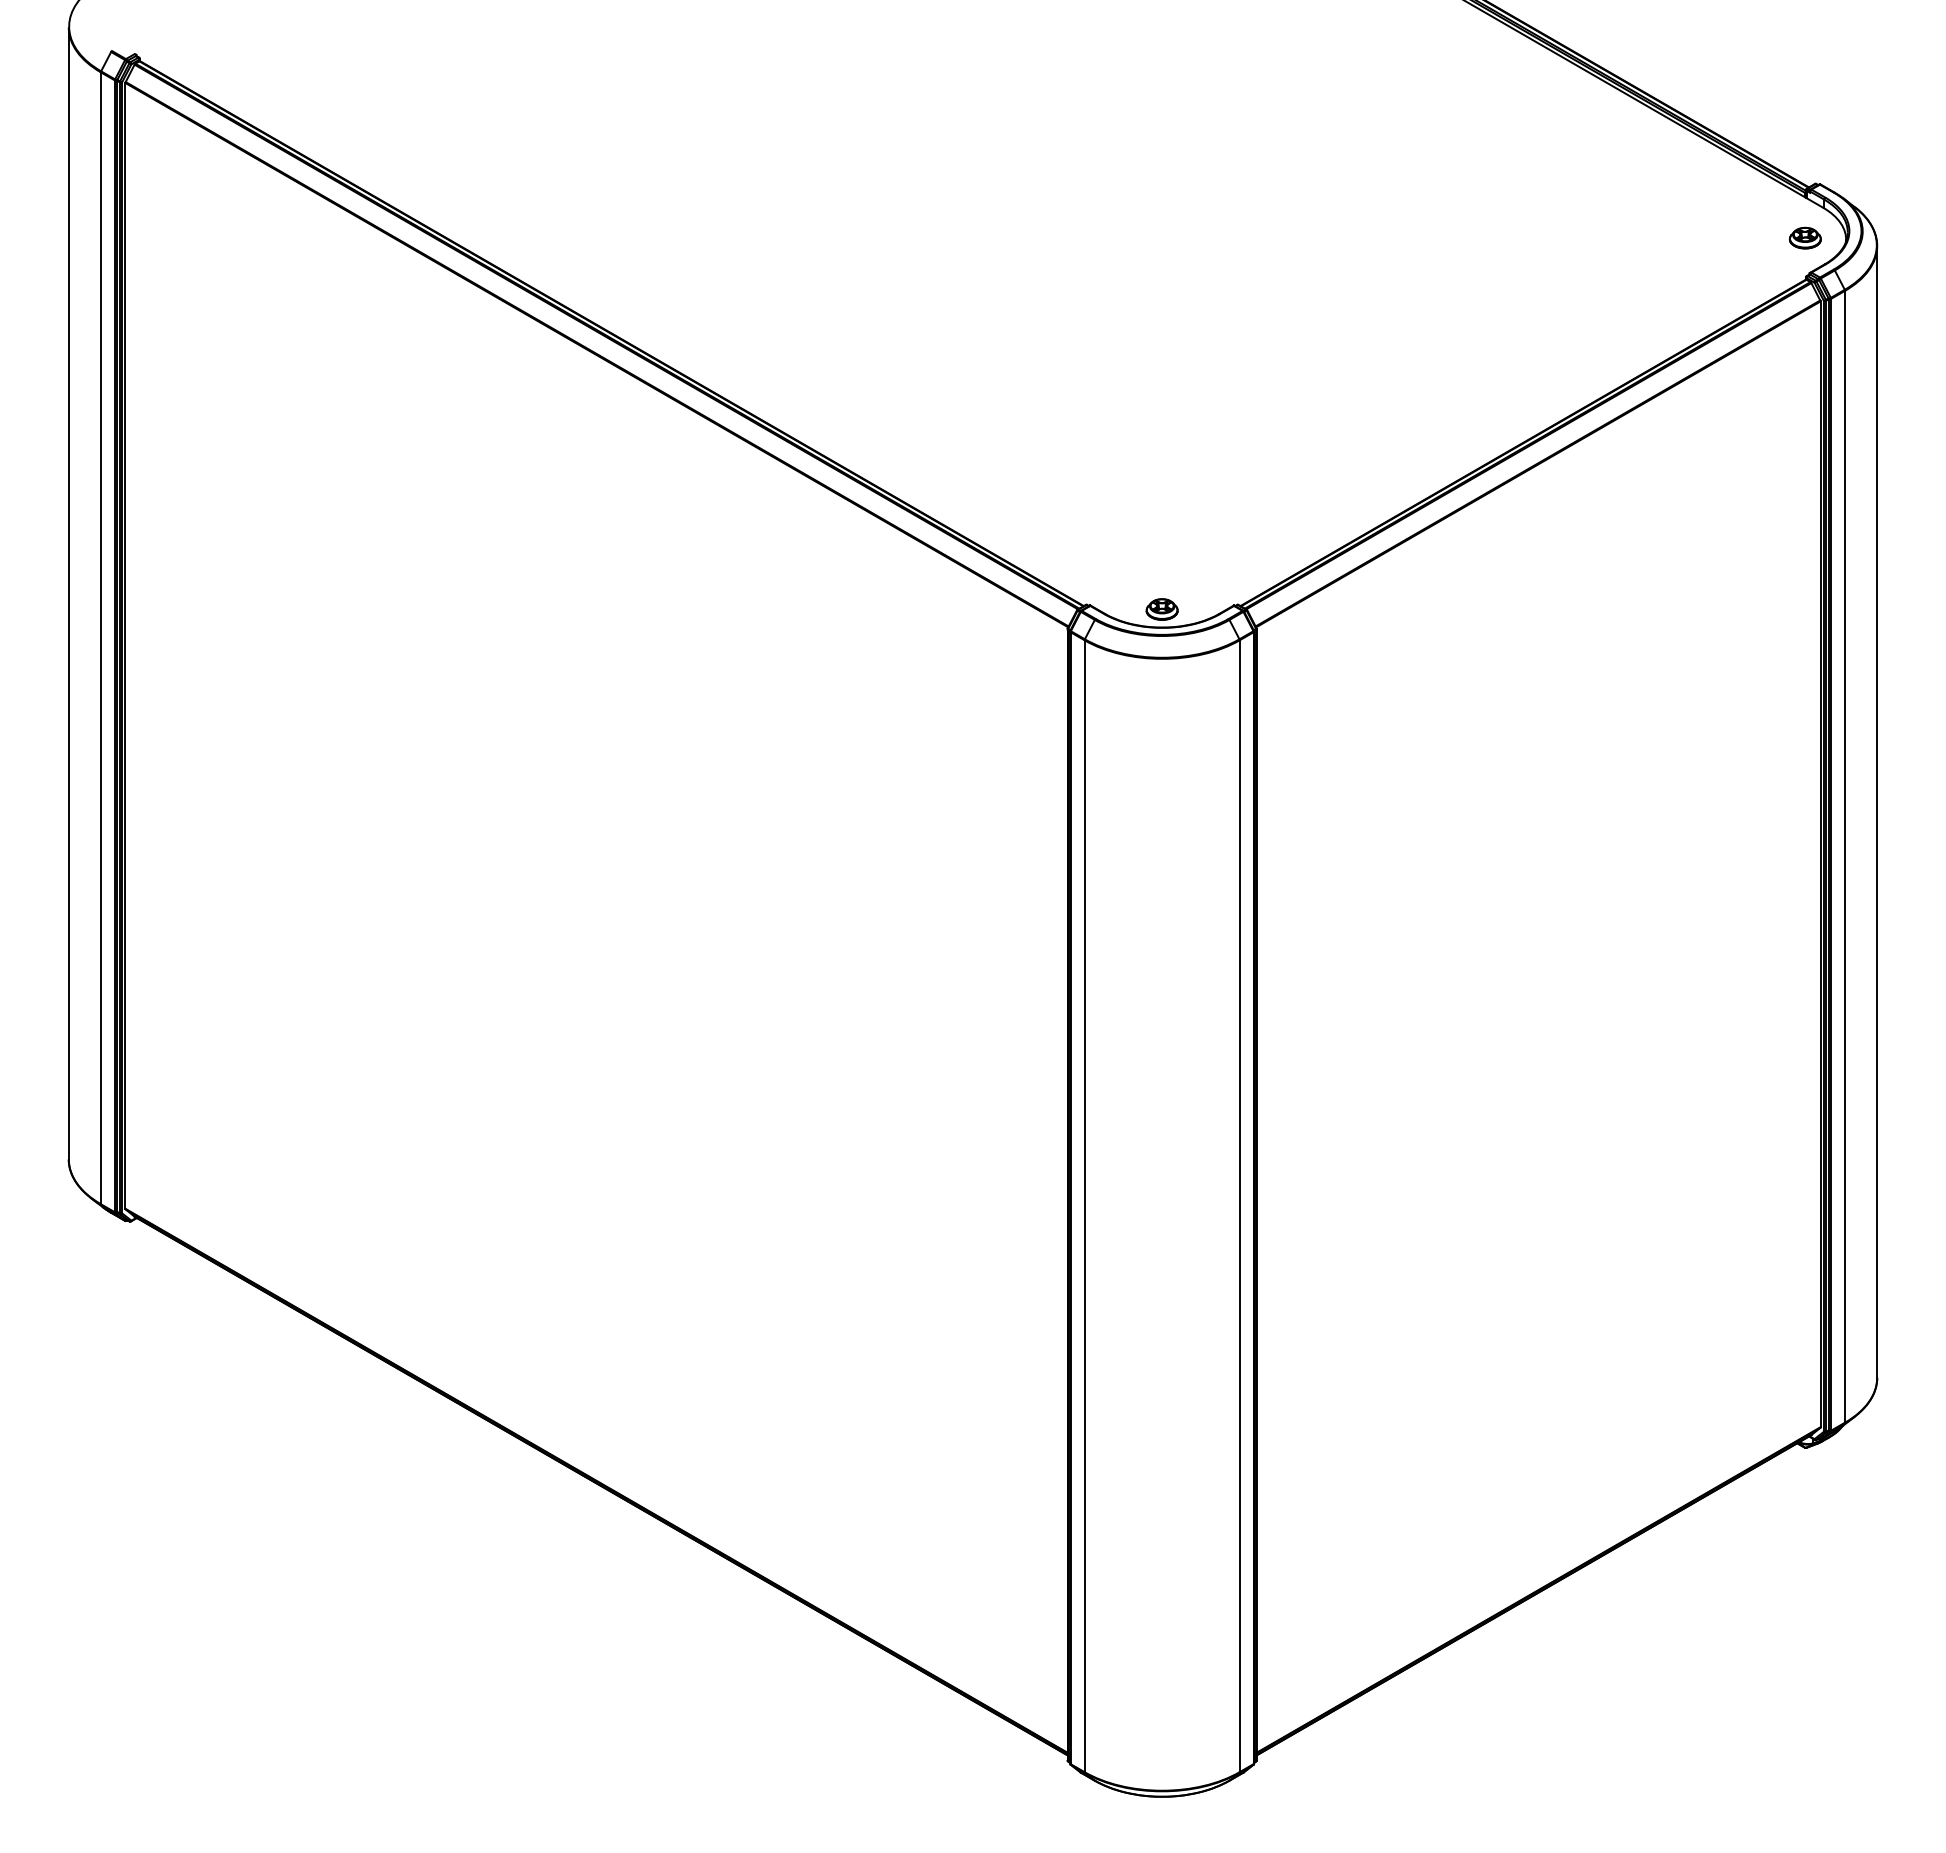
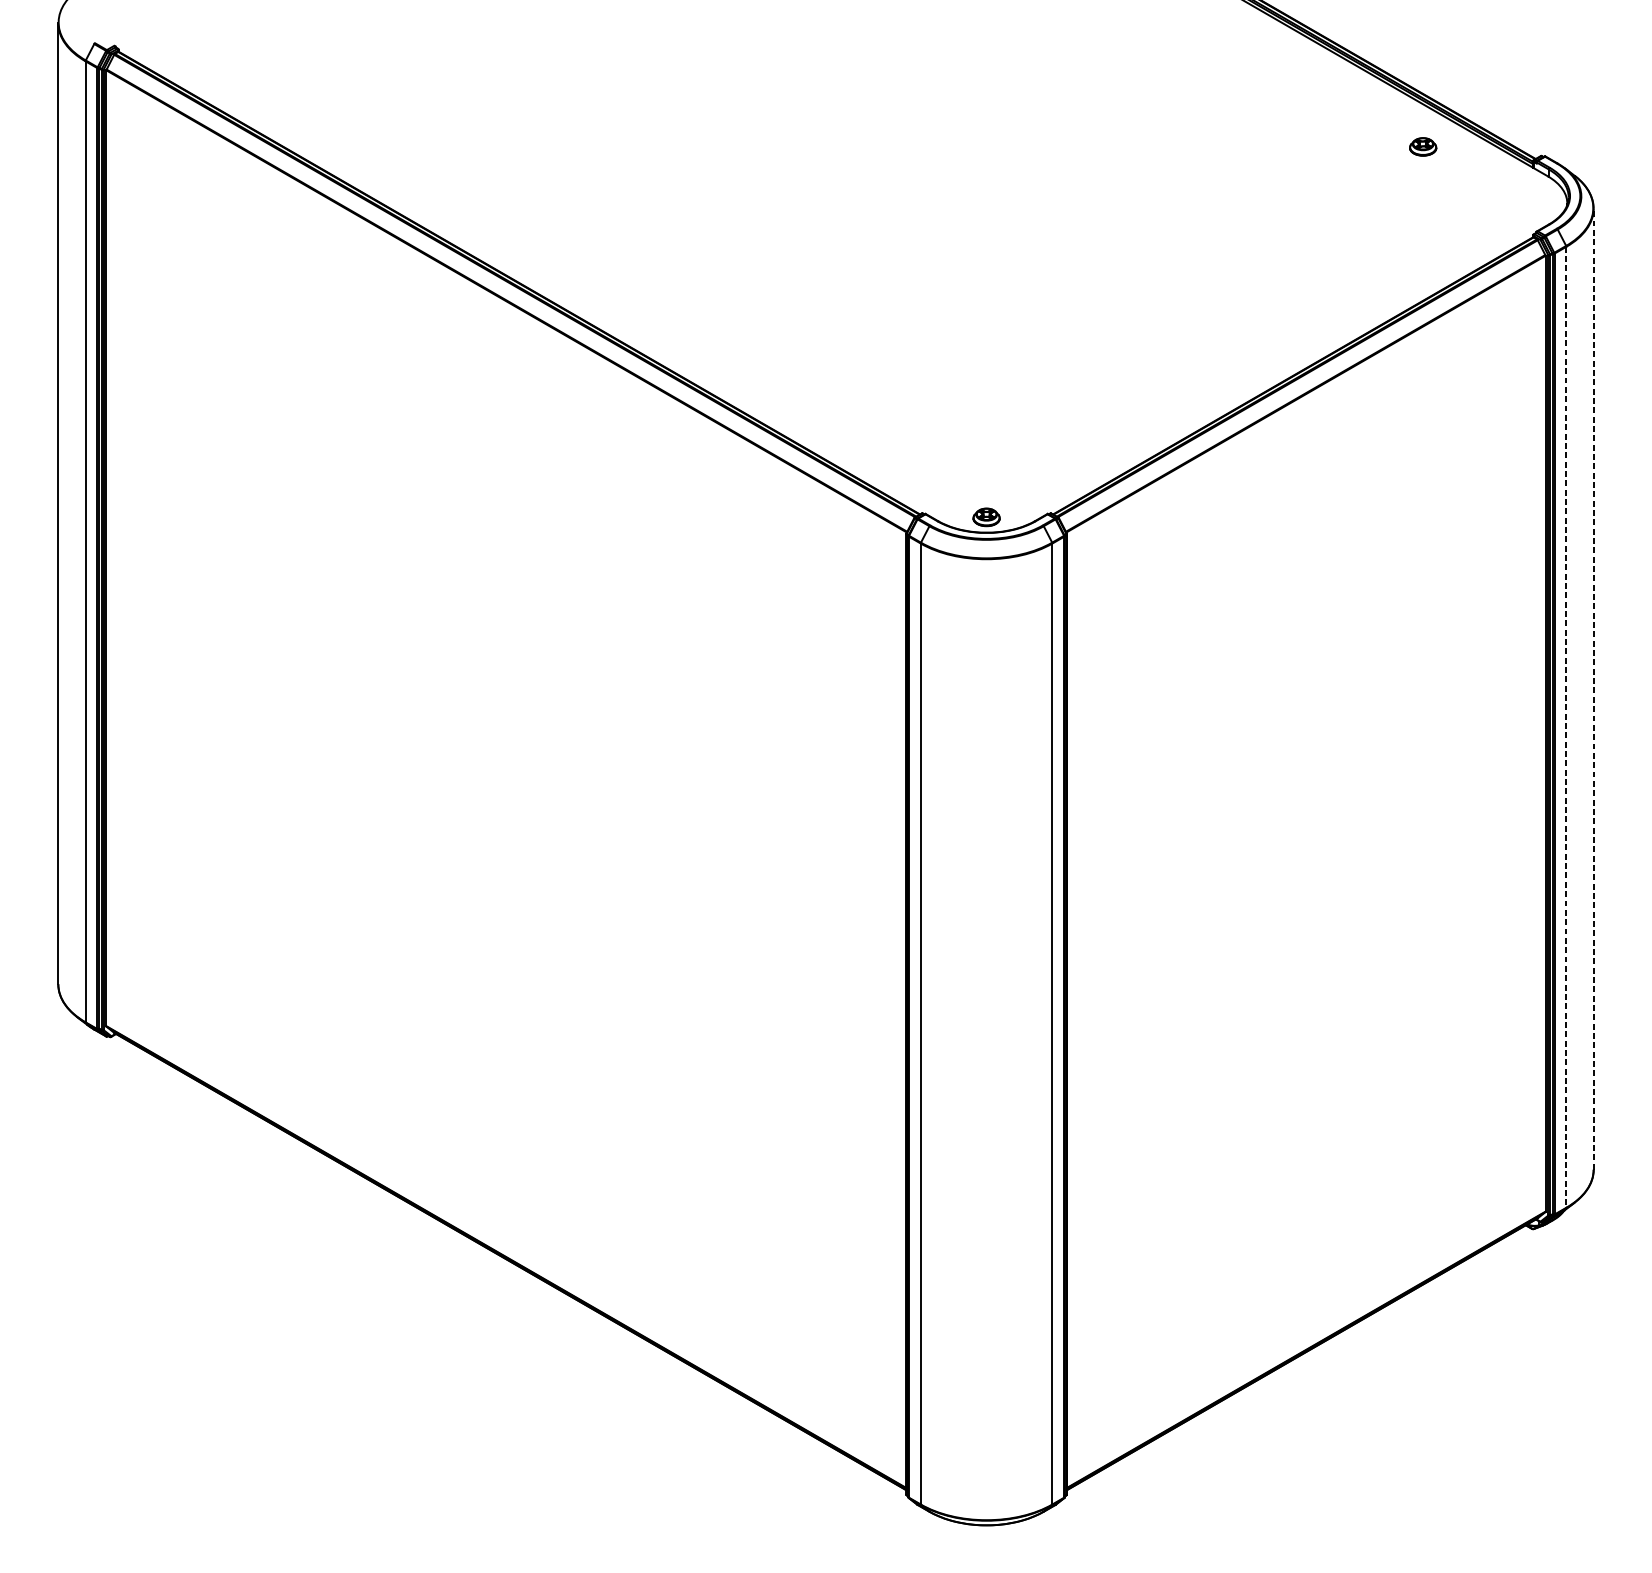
part: (1804, 237) -> (1422, 146), moved
line: (1877, 811) -> (1593, 688), solid -> dashed
line: (1845, 856) -> (1566, 727), solid -> dashed

